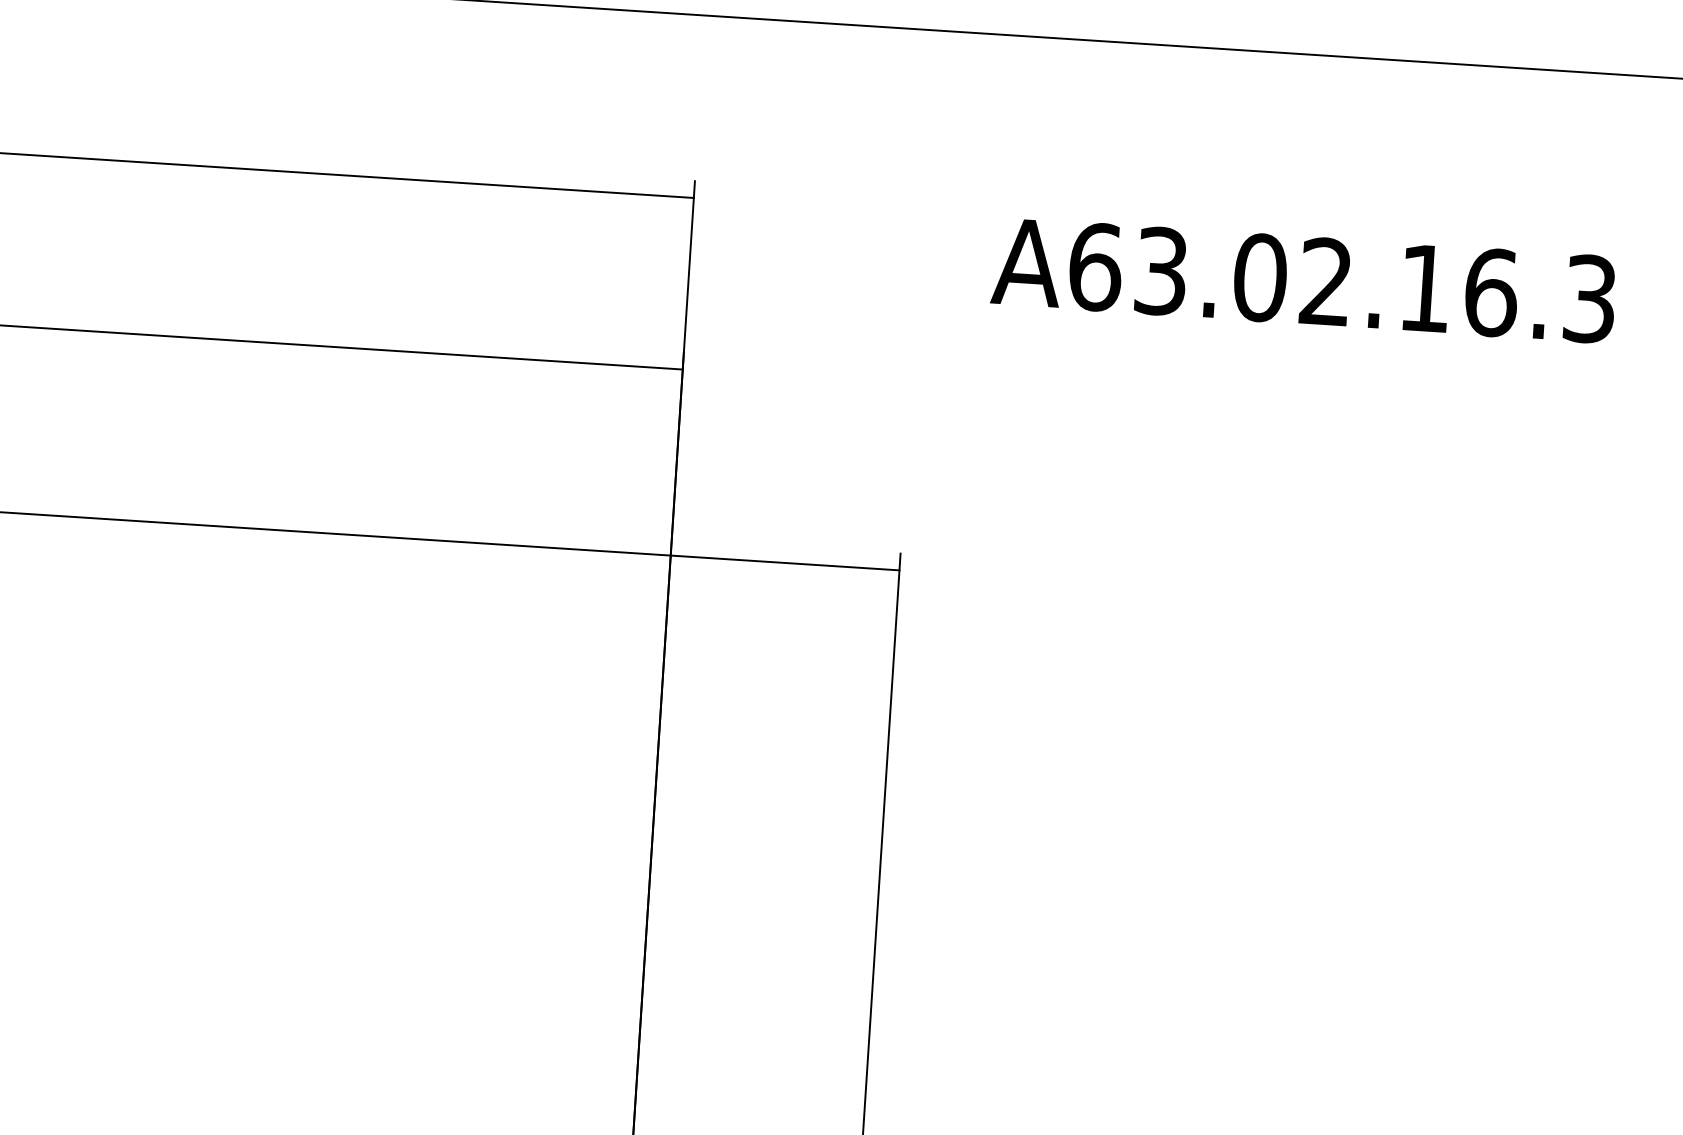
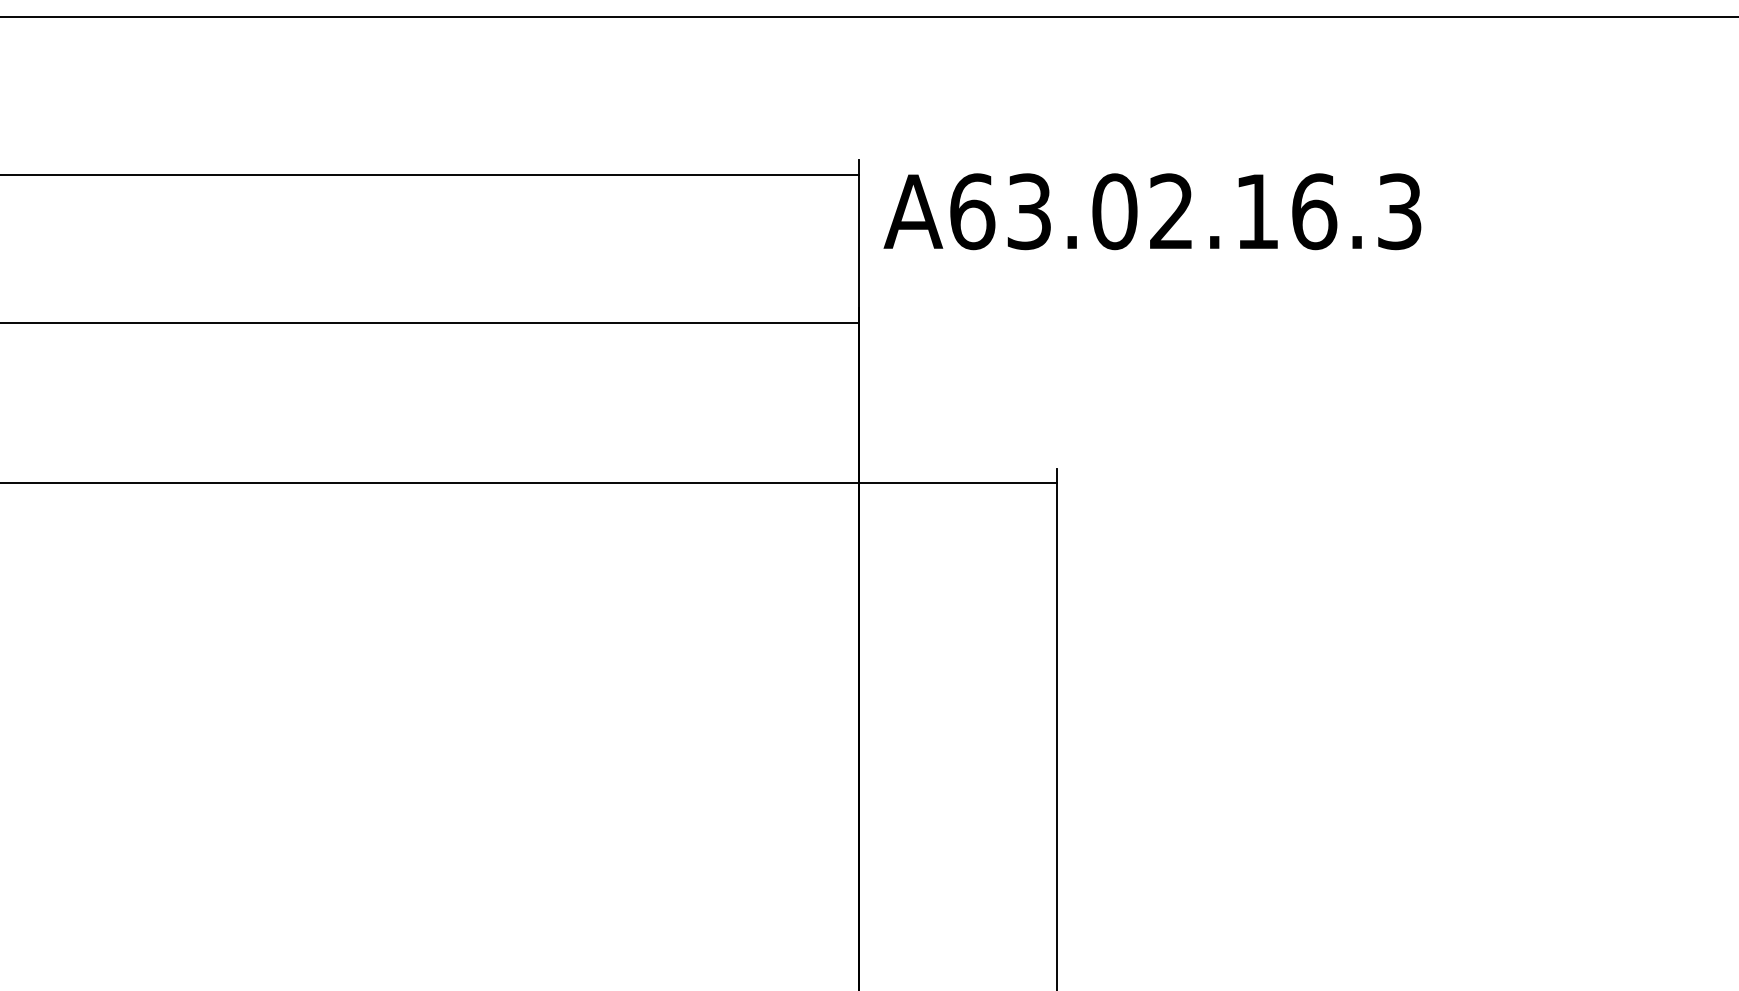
text: (1303, 280) -> (1152, 211), moved

